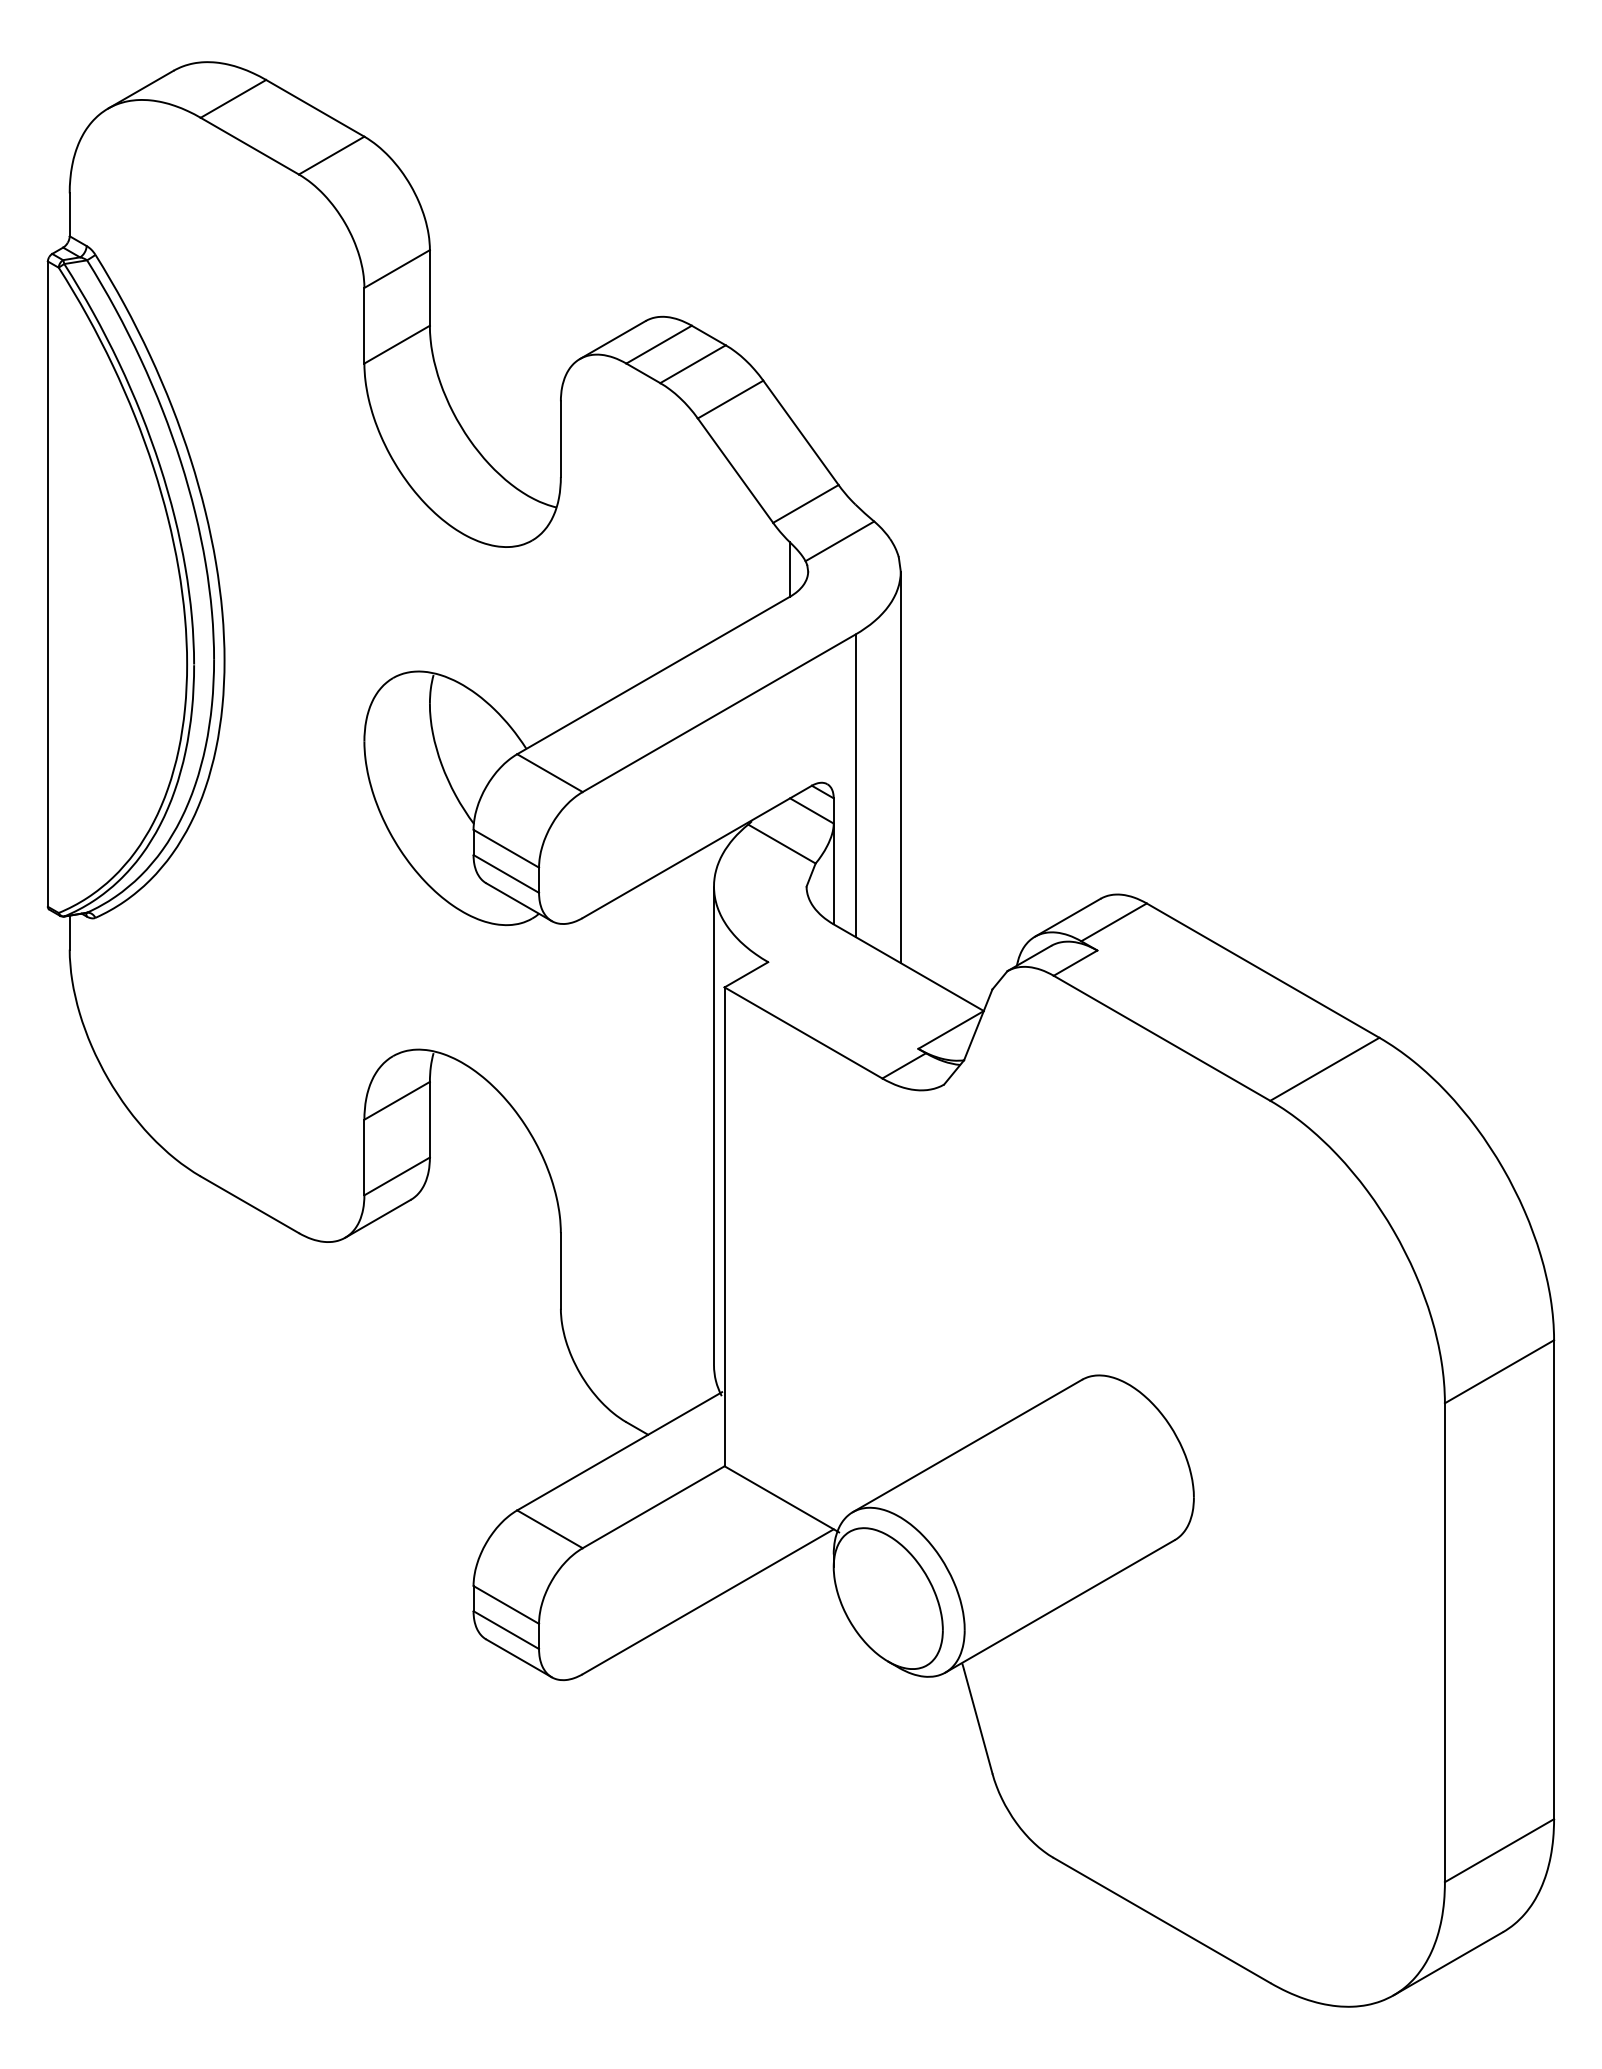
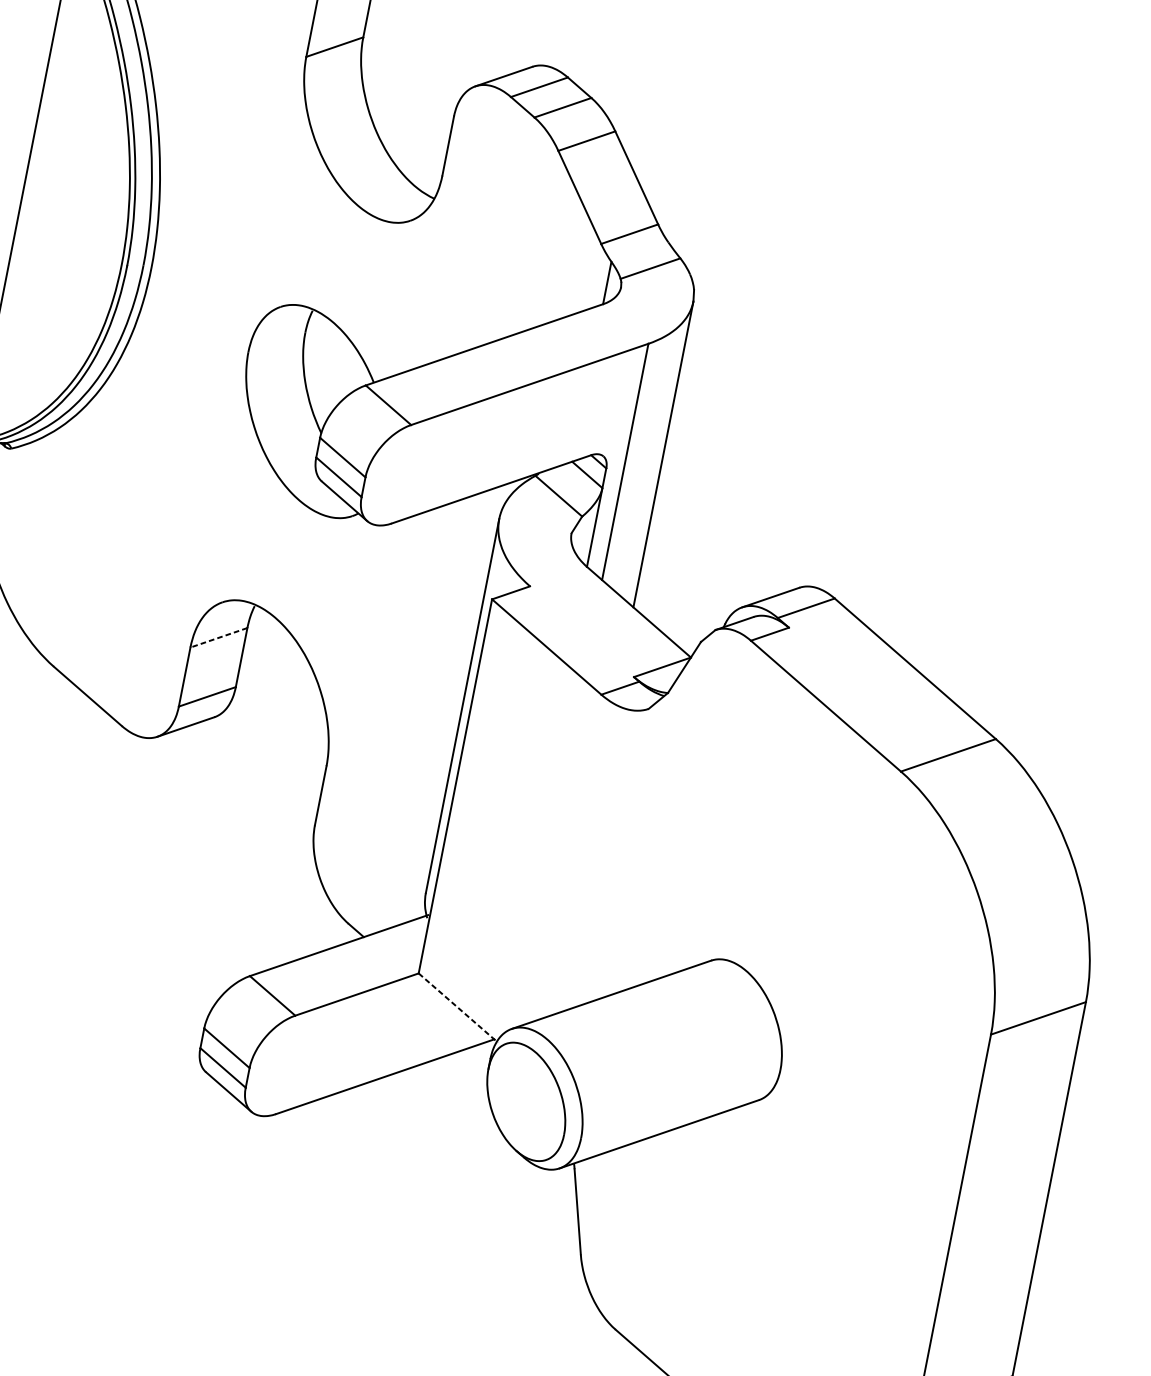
line: (397, 1100) -> (219, 637), solid -> dashed
line: (782, 1499) -> (458, 1008), solid -> dashed

